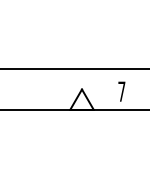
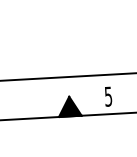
text: (121, 91) -> (108, 96), 7 -> 5
fill: (81, 99) -> (69, 106), added

